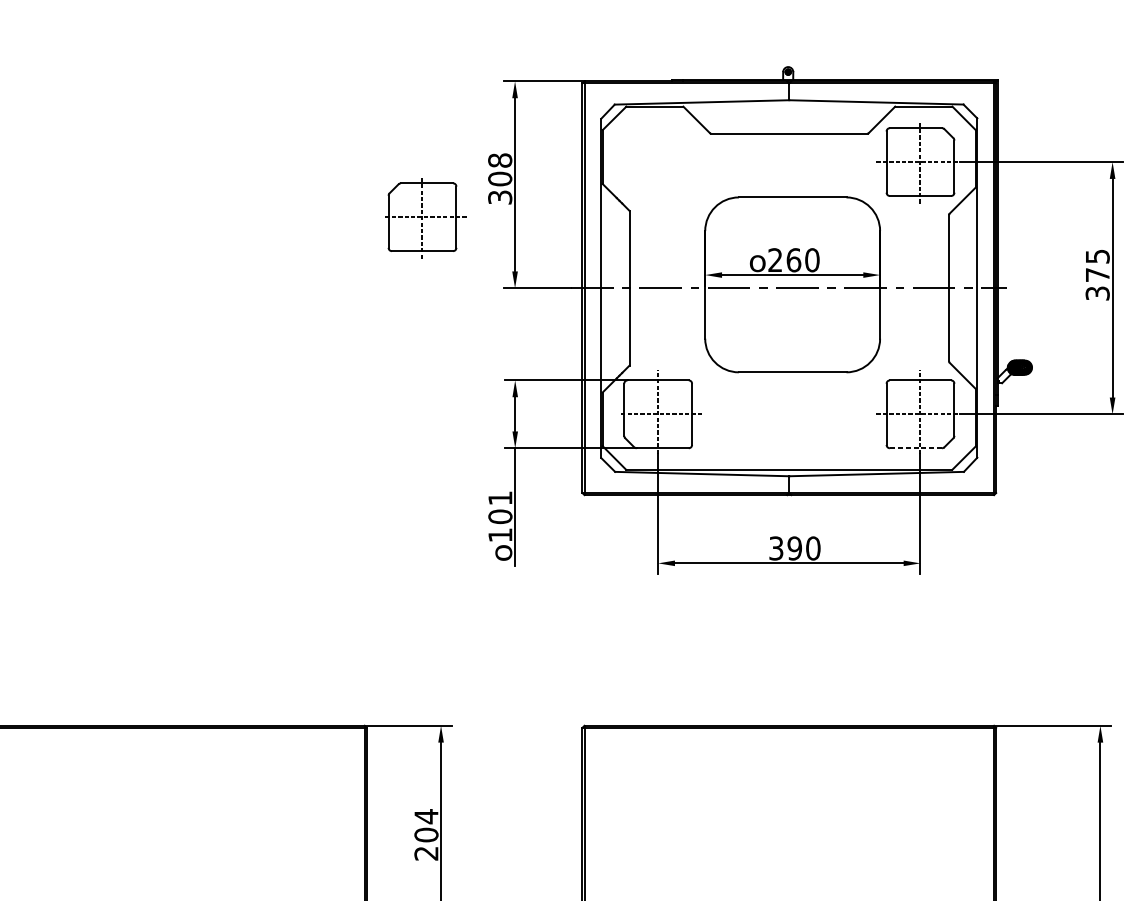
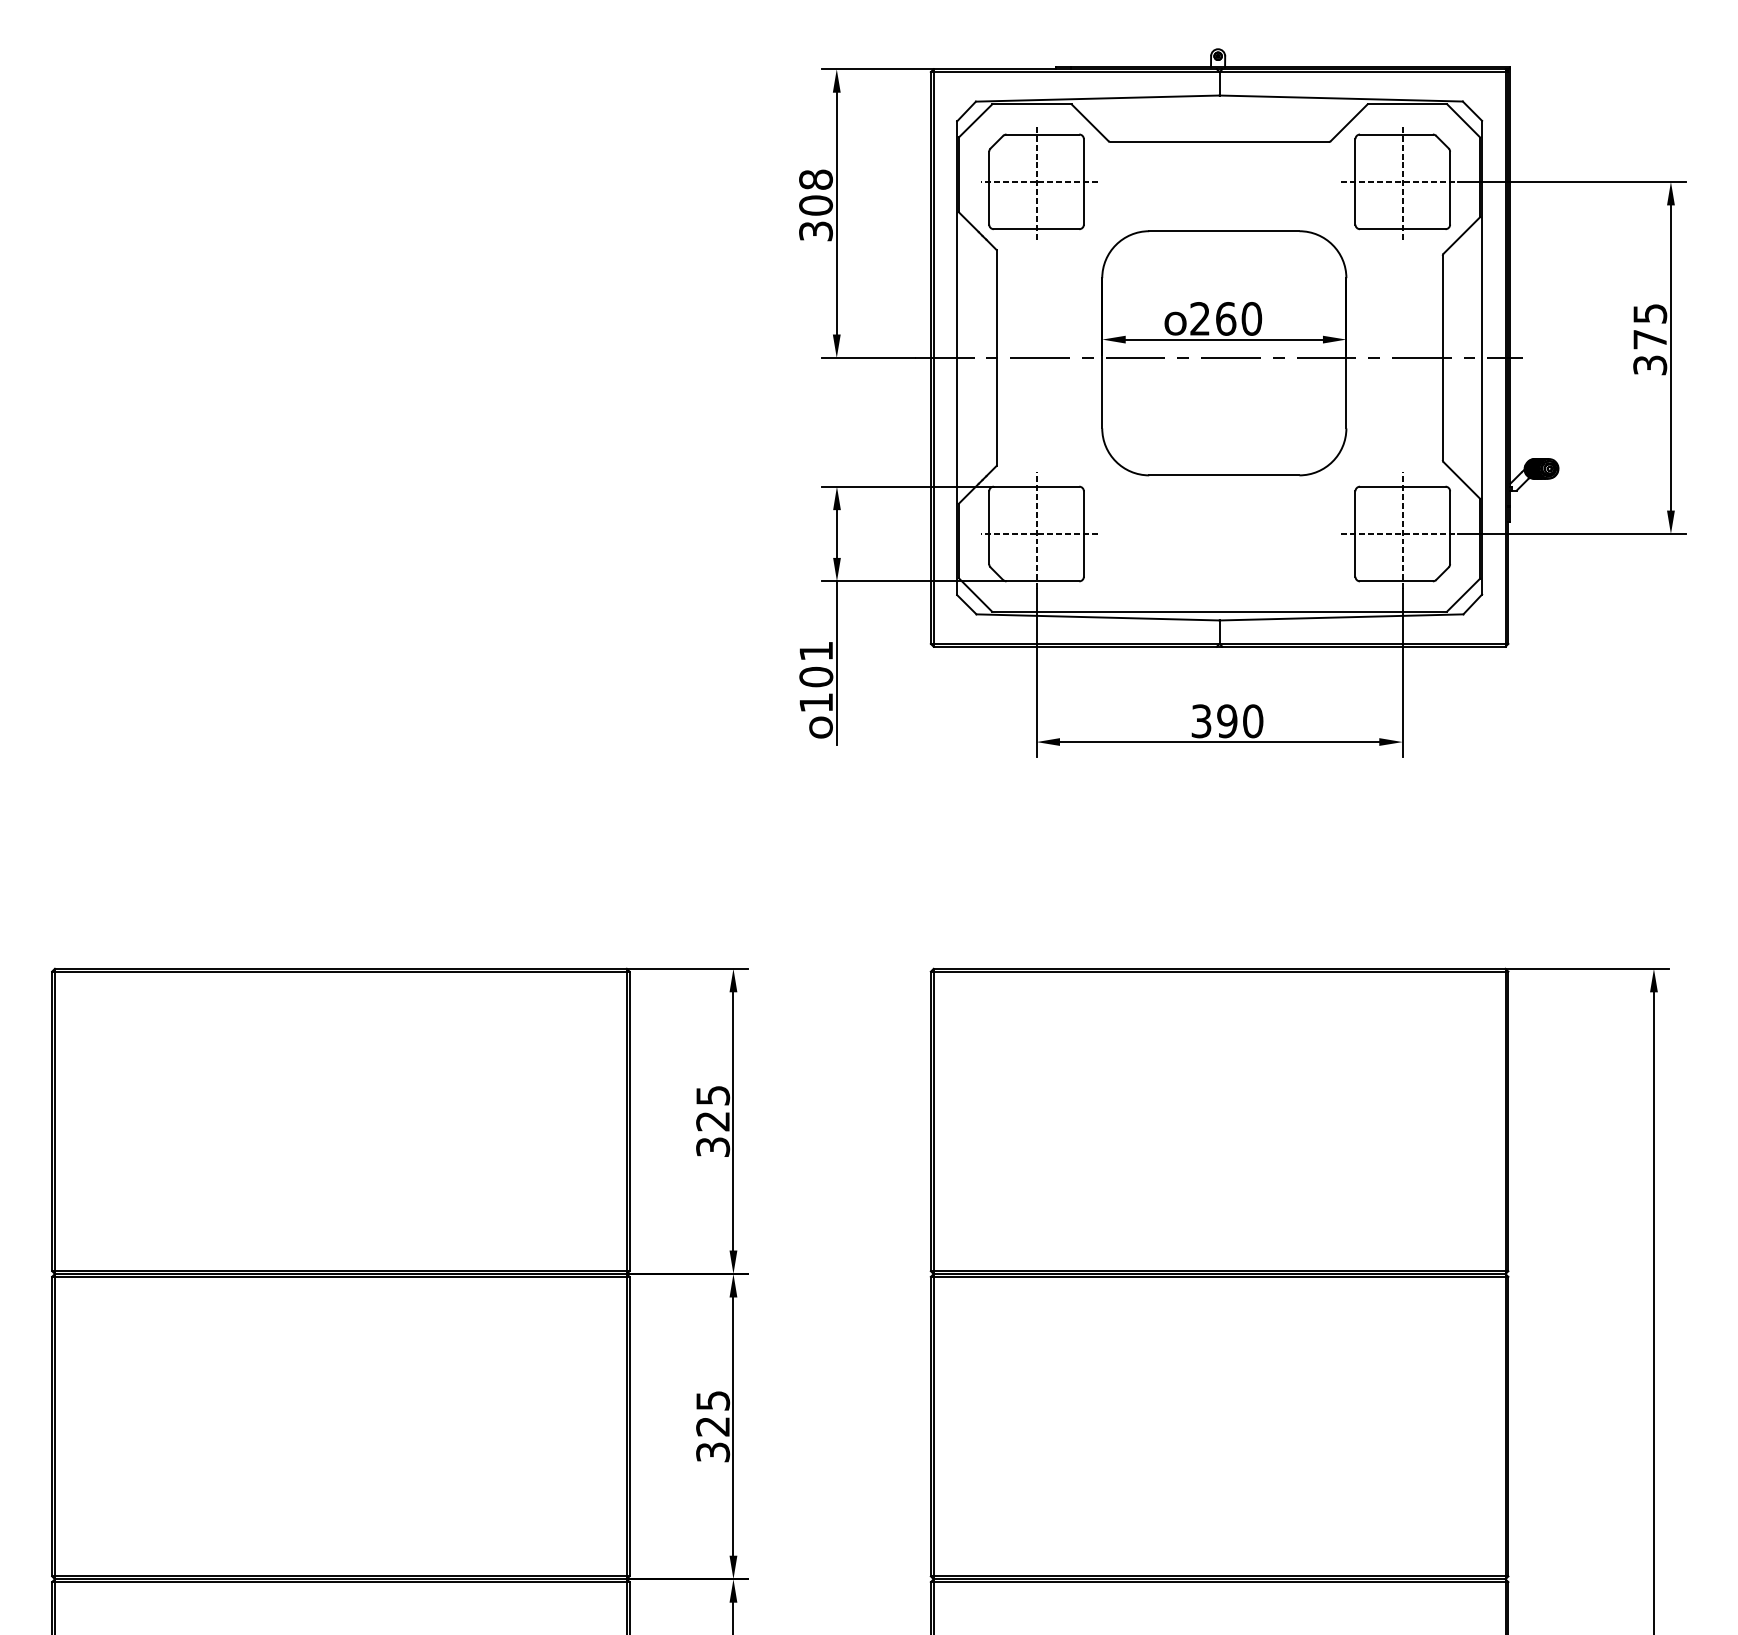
part: (424, 218) -> (1039, 183), moved
line: (916, 448) -> (1396, 581), dashed -> solid
text: (426, 835) -> (713, 1121), 204 -> 325

